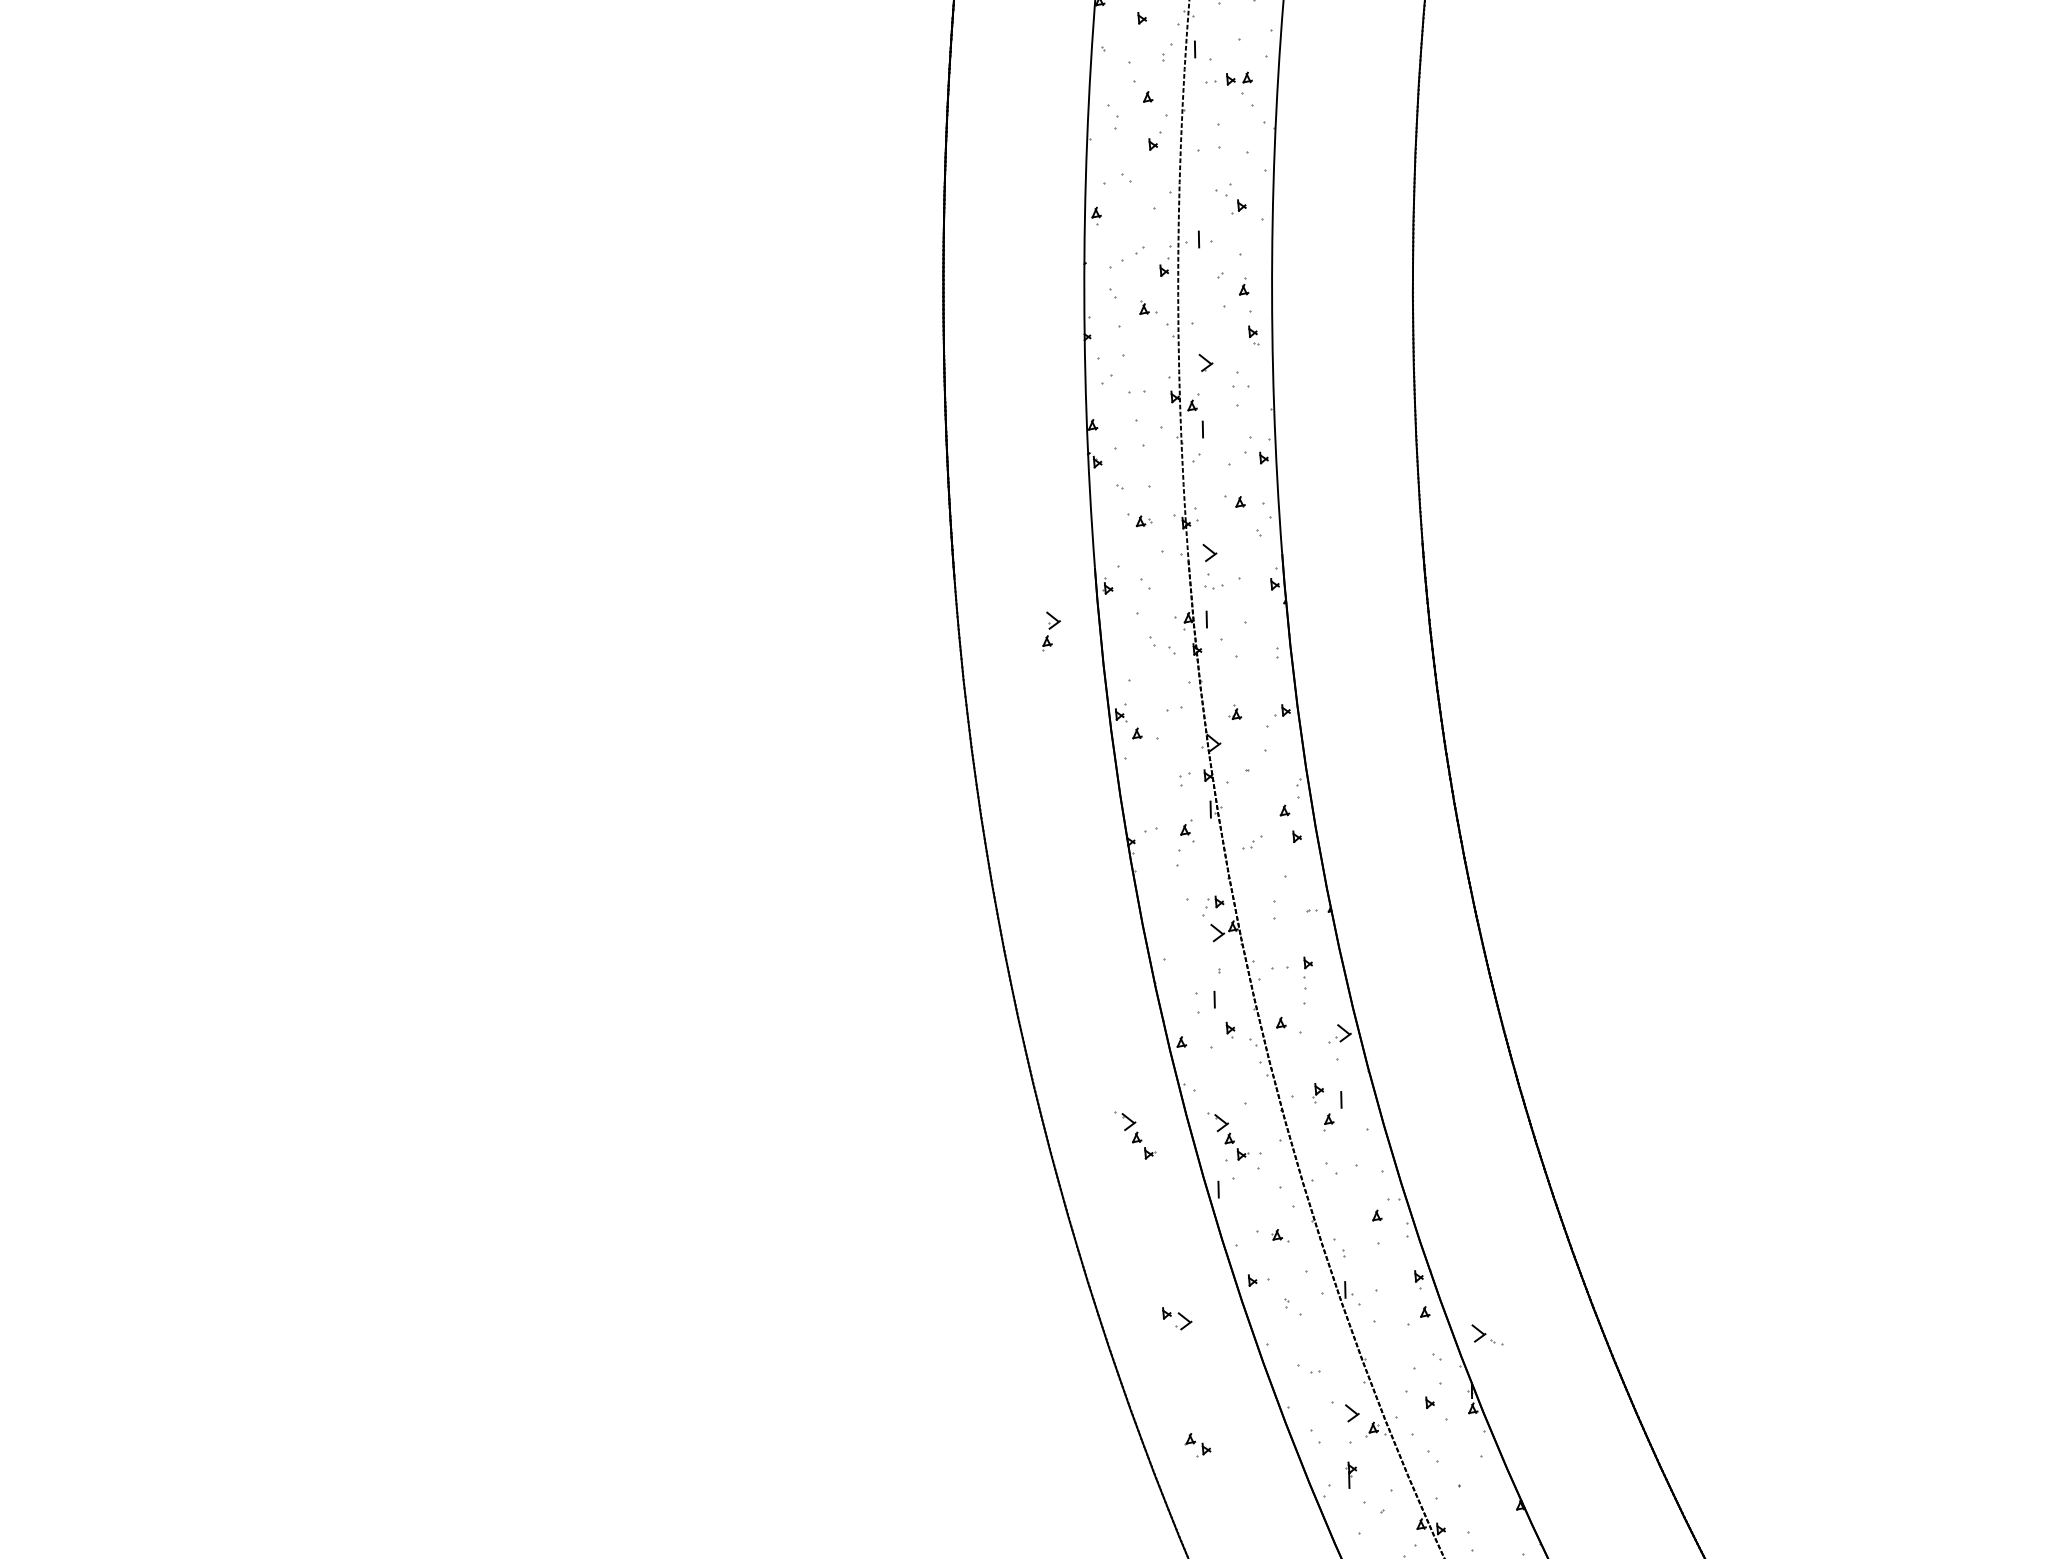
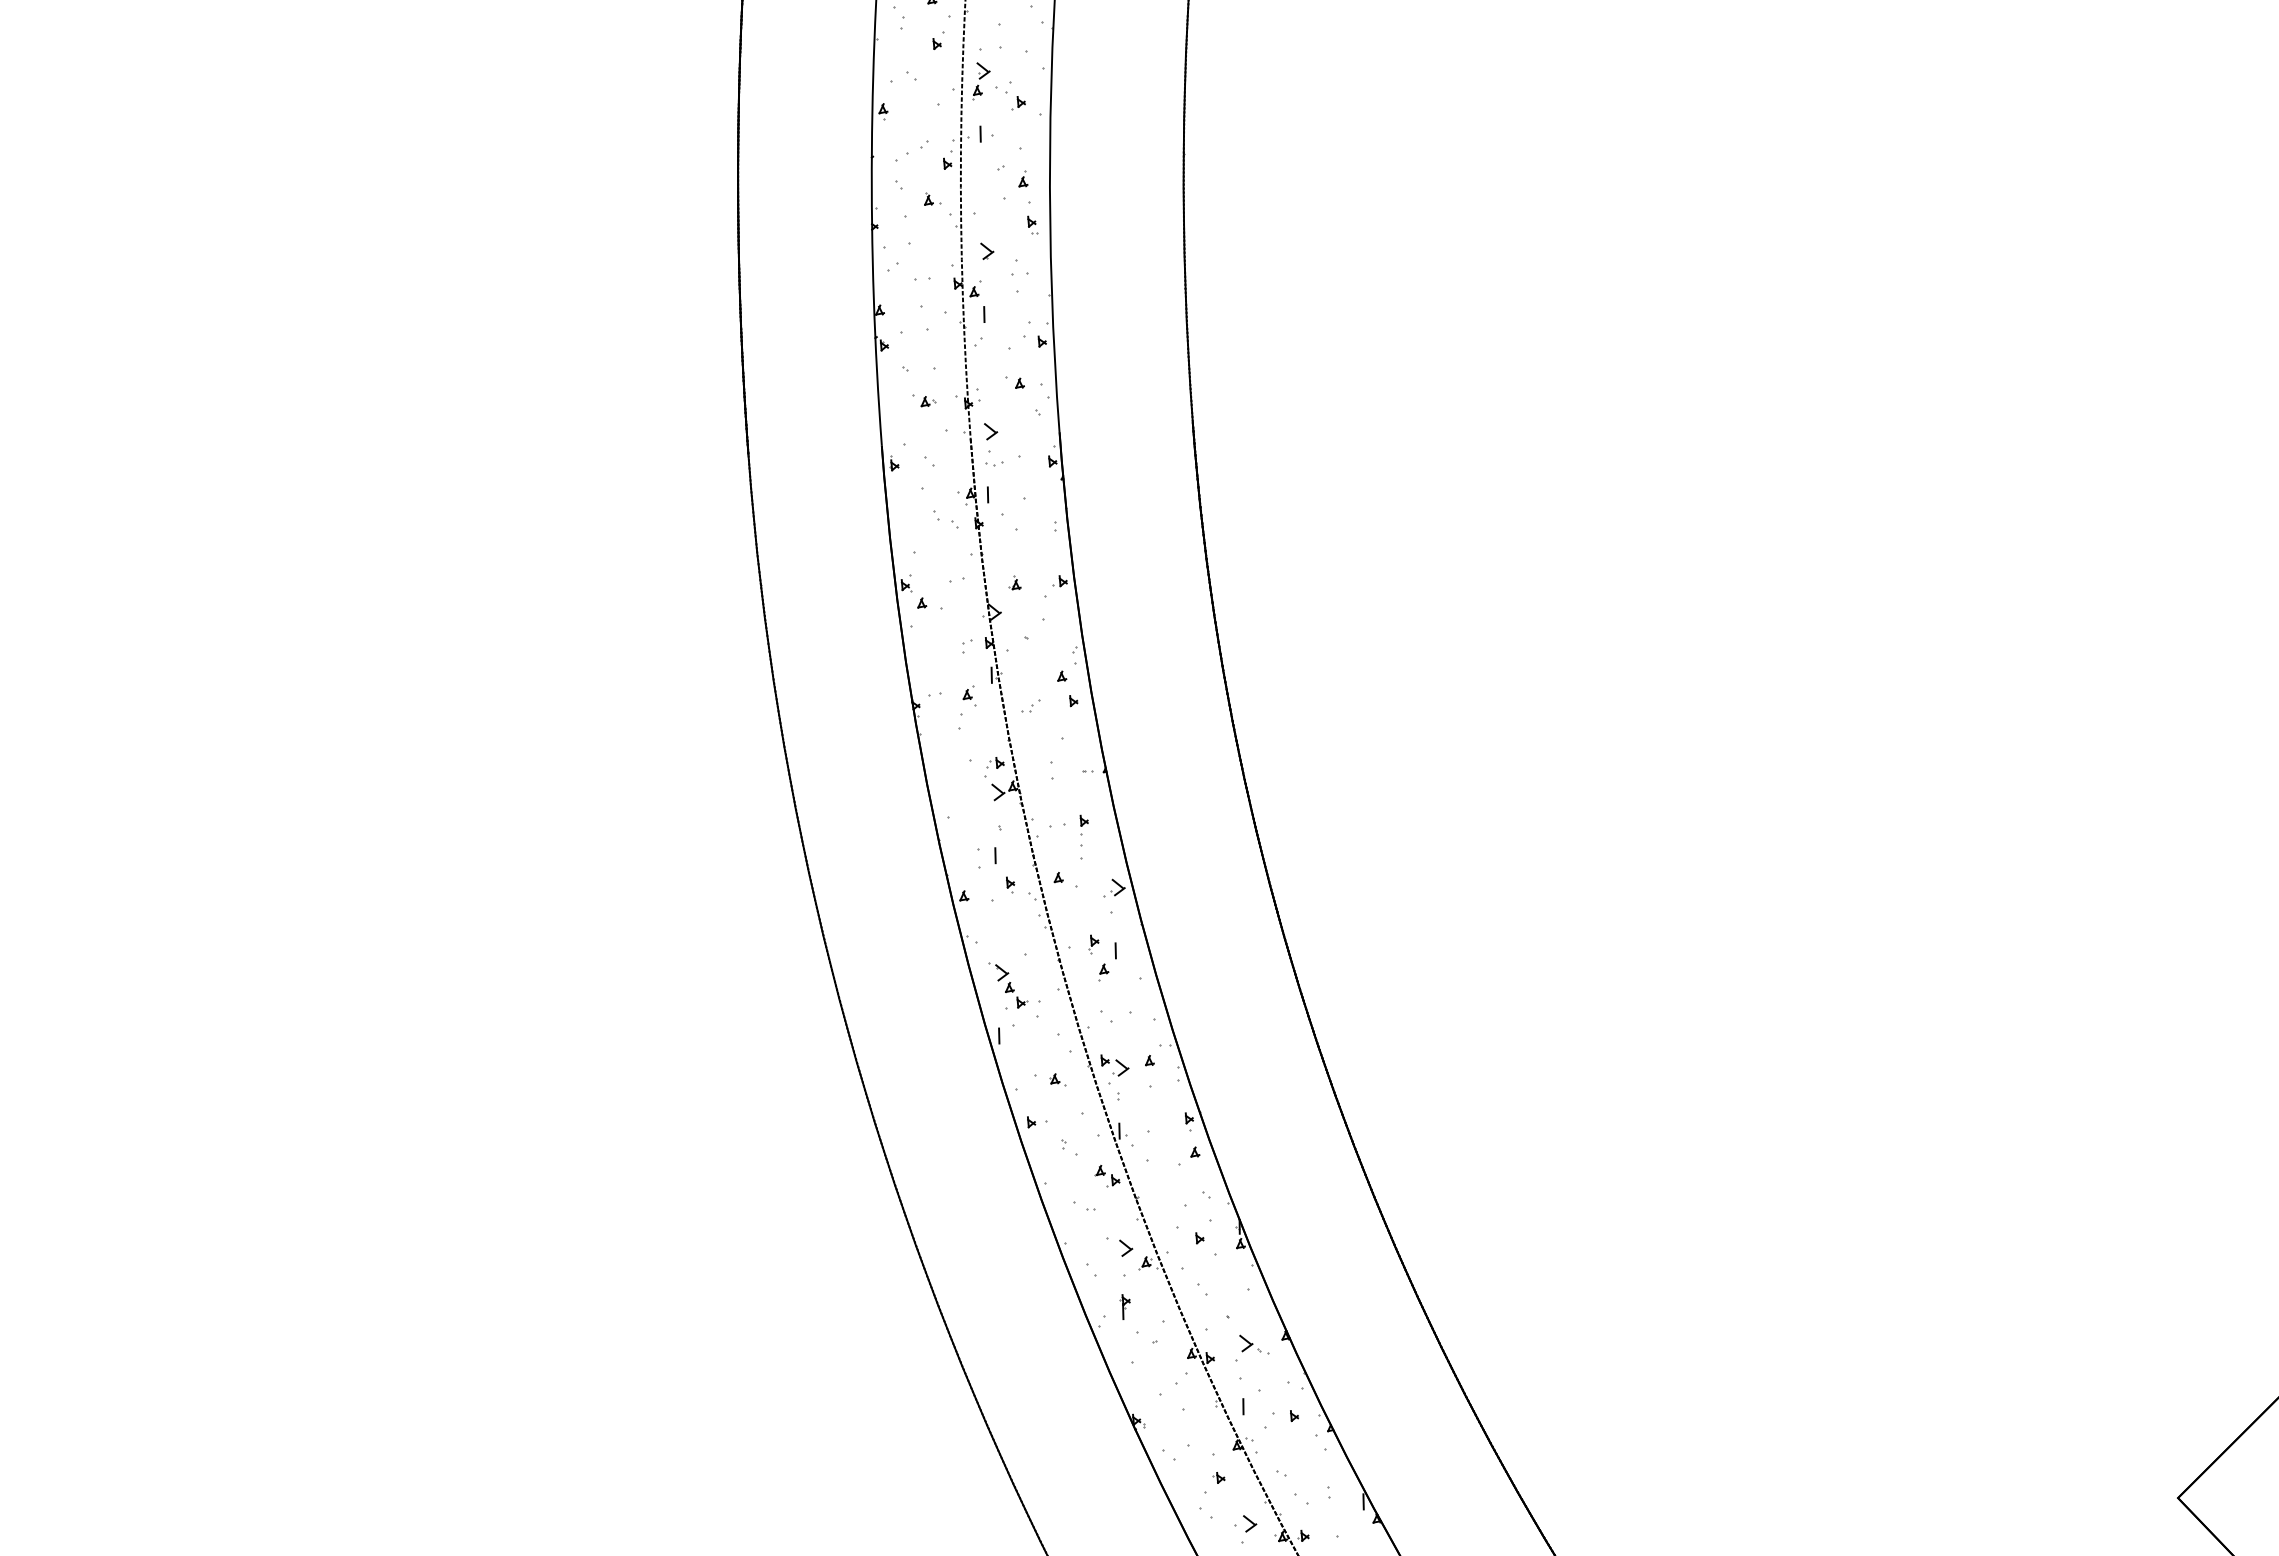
part: (1051, 631) -> (981, 81), moved
part: (1135, 1135) -> (920, 984), removed
part: (1176, 1318) -> (1114, 1065), moved
part: (1487, 1334) -> (1254, 1344), moved
part: (1197, 1445) -> (1107, 1176), moved

